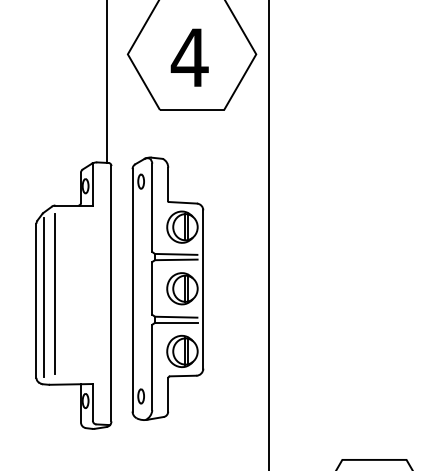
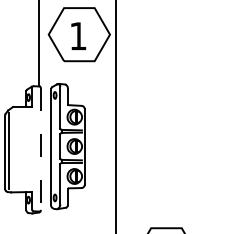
text: (190, 58) -> (78, 36), 4 -> 1
line: (56, 292) -> (14, 148), removed
line: (110, 292) -> (40, 148), solid -> dashed

